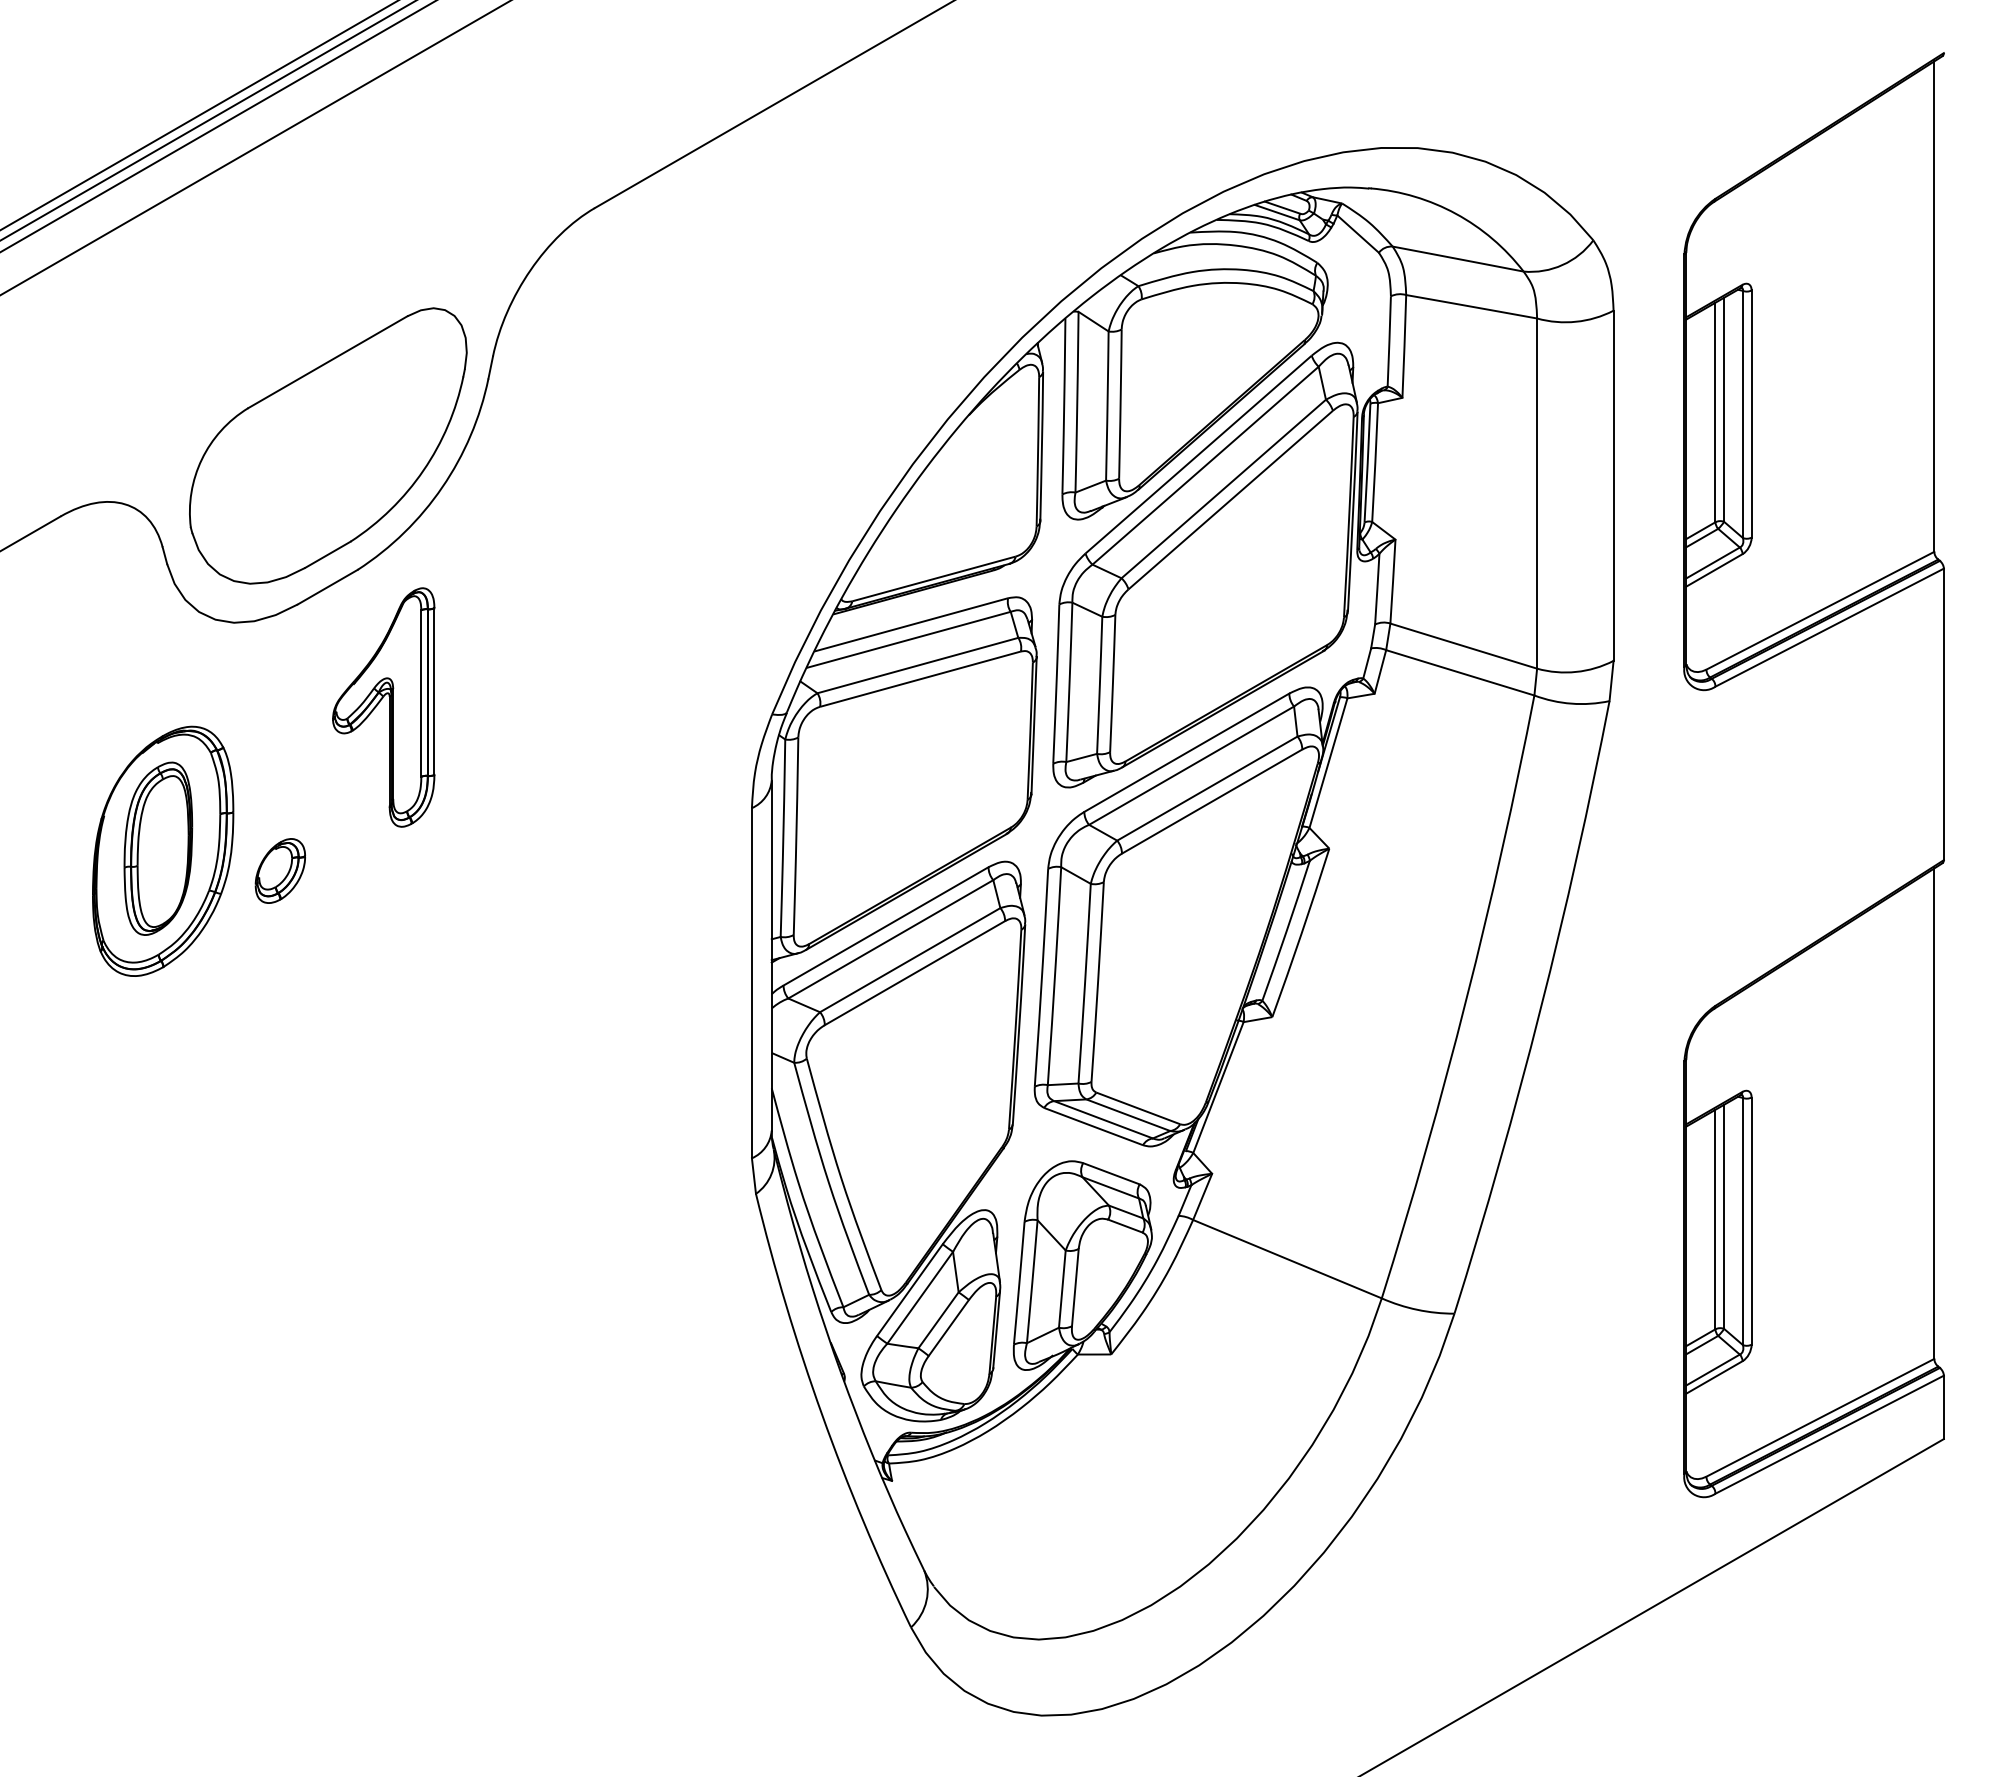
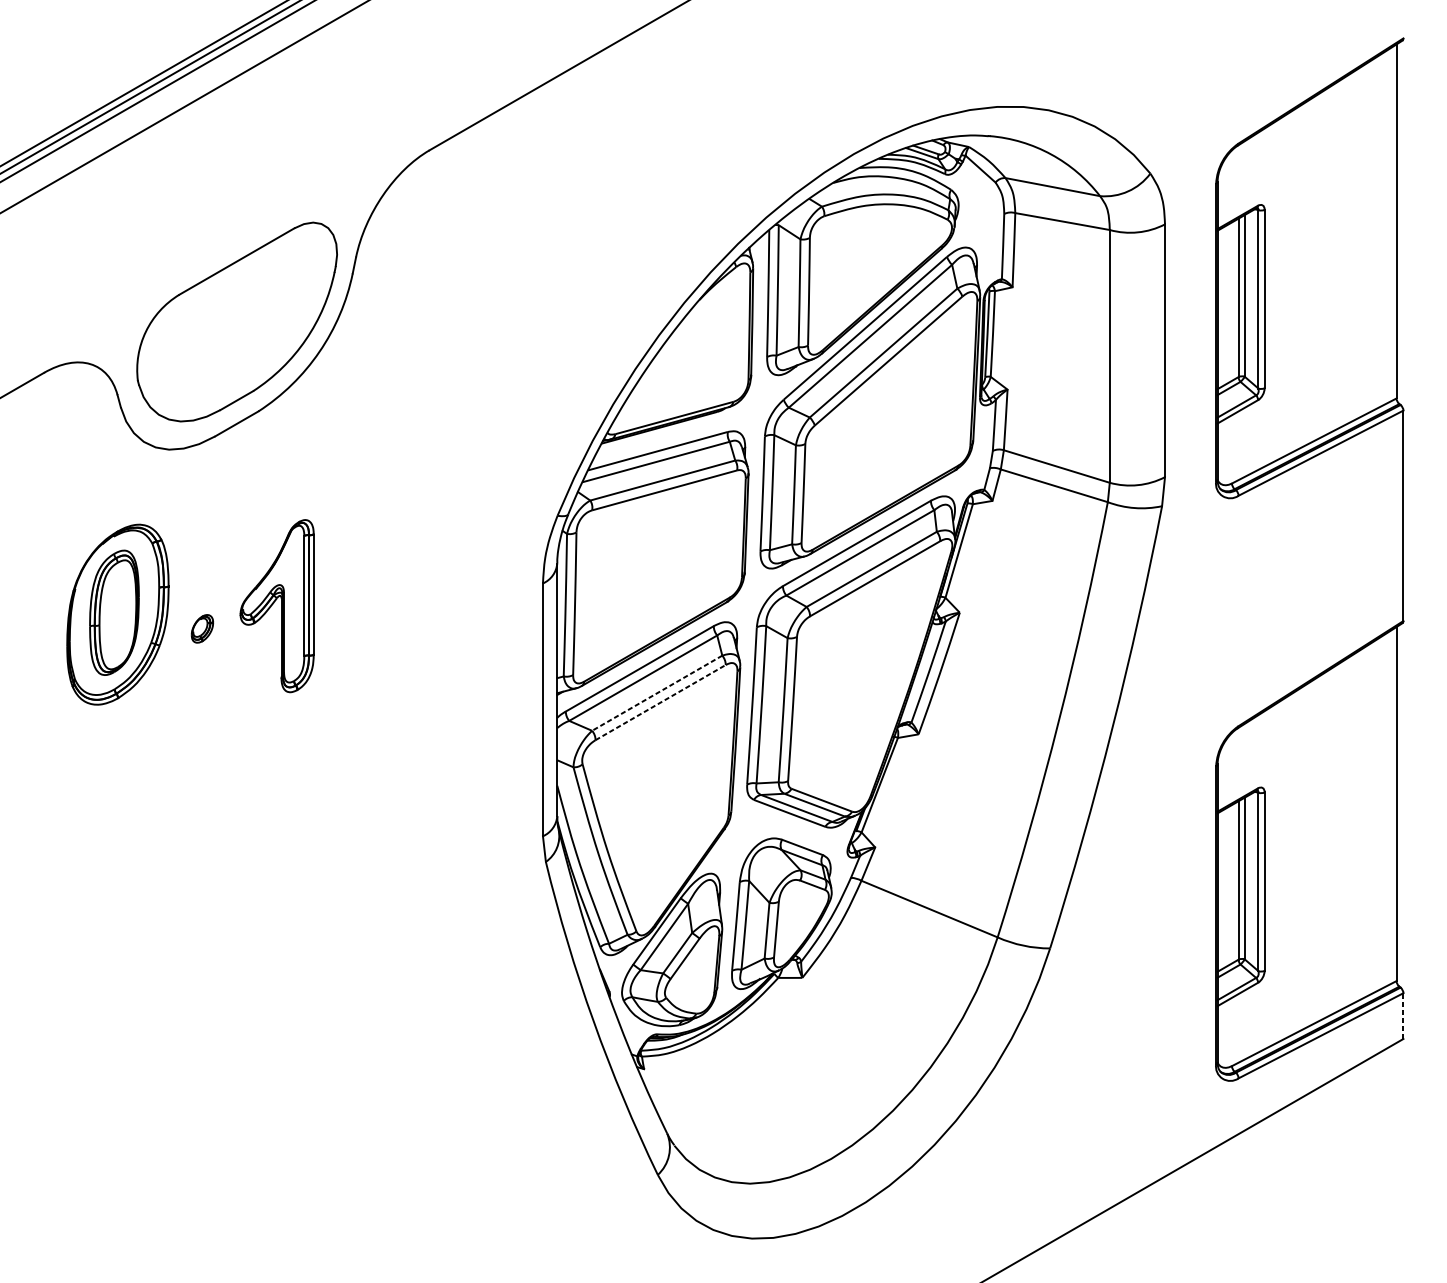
part: (383, 707) -> (277, 606), moved
part: (279, 870) -> (201, 628), size x0.6
line: (909, 960) -> (656, 693), solid -> dashed
line: (915, 972) -> (661, 702), solid -> dashed
line: (1943, 1407) -> (1403, 1016), solid -> dashed

